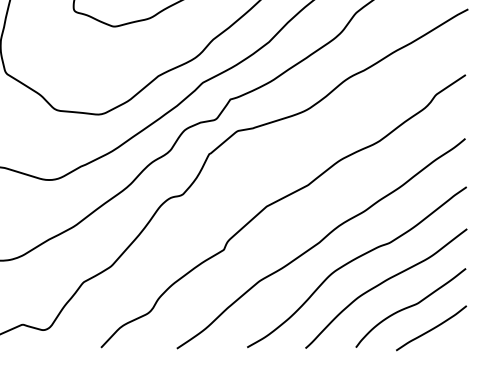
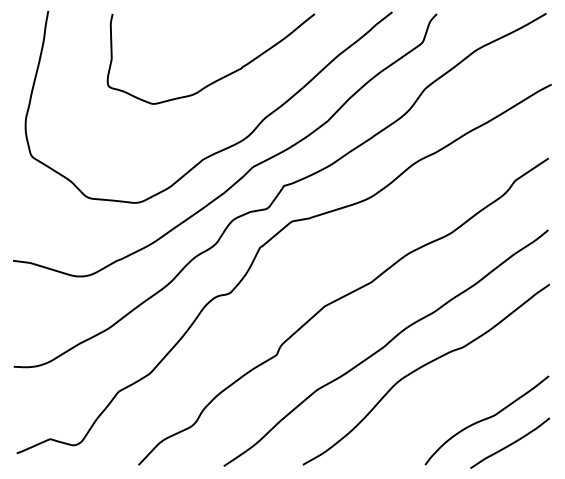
curve: (383, 283) -> (456, 392), removed

